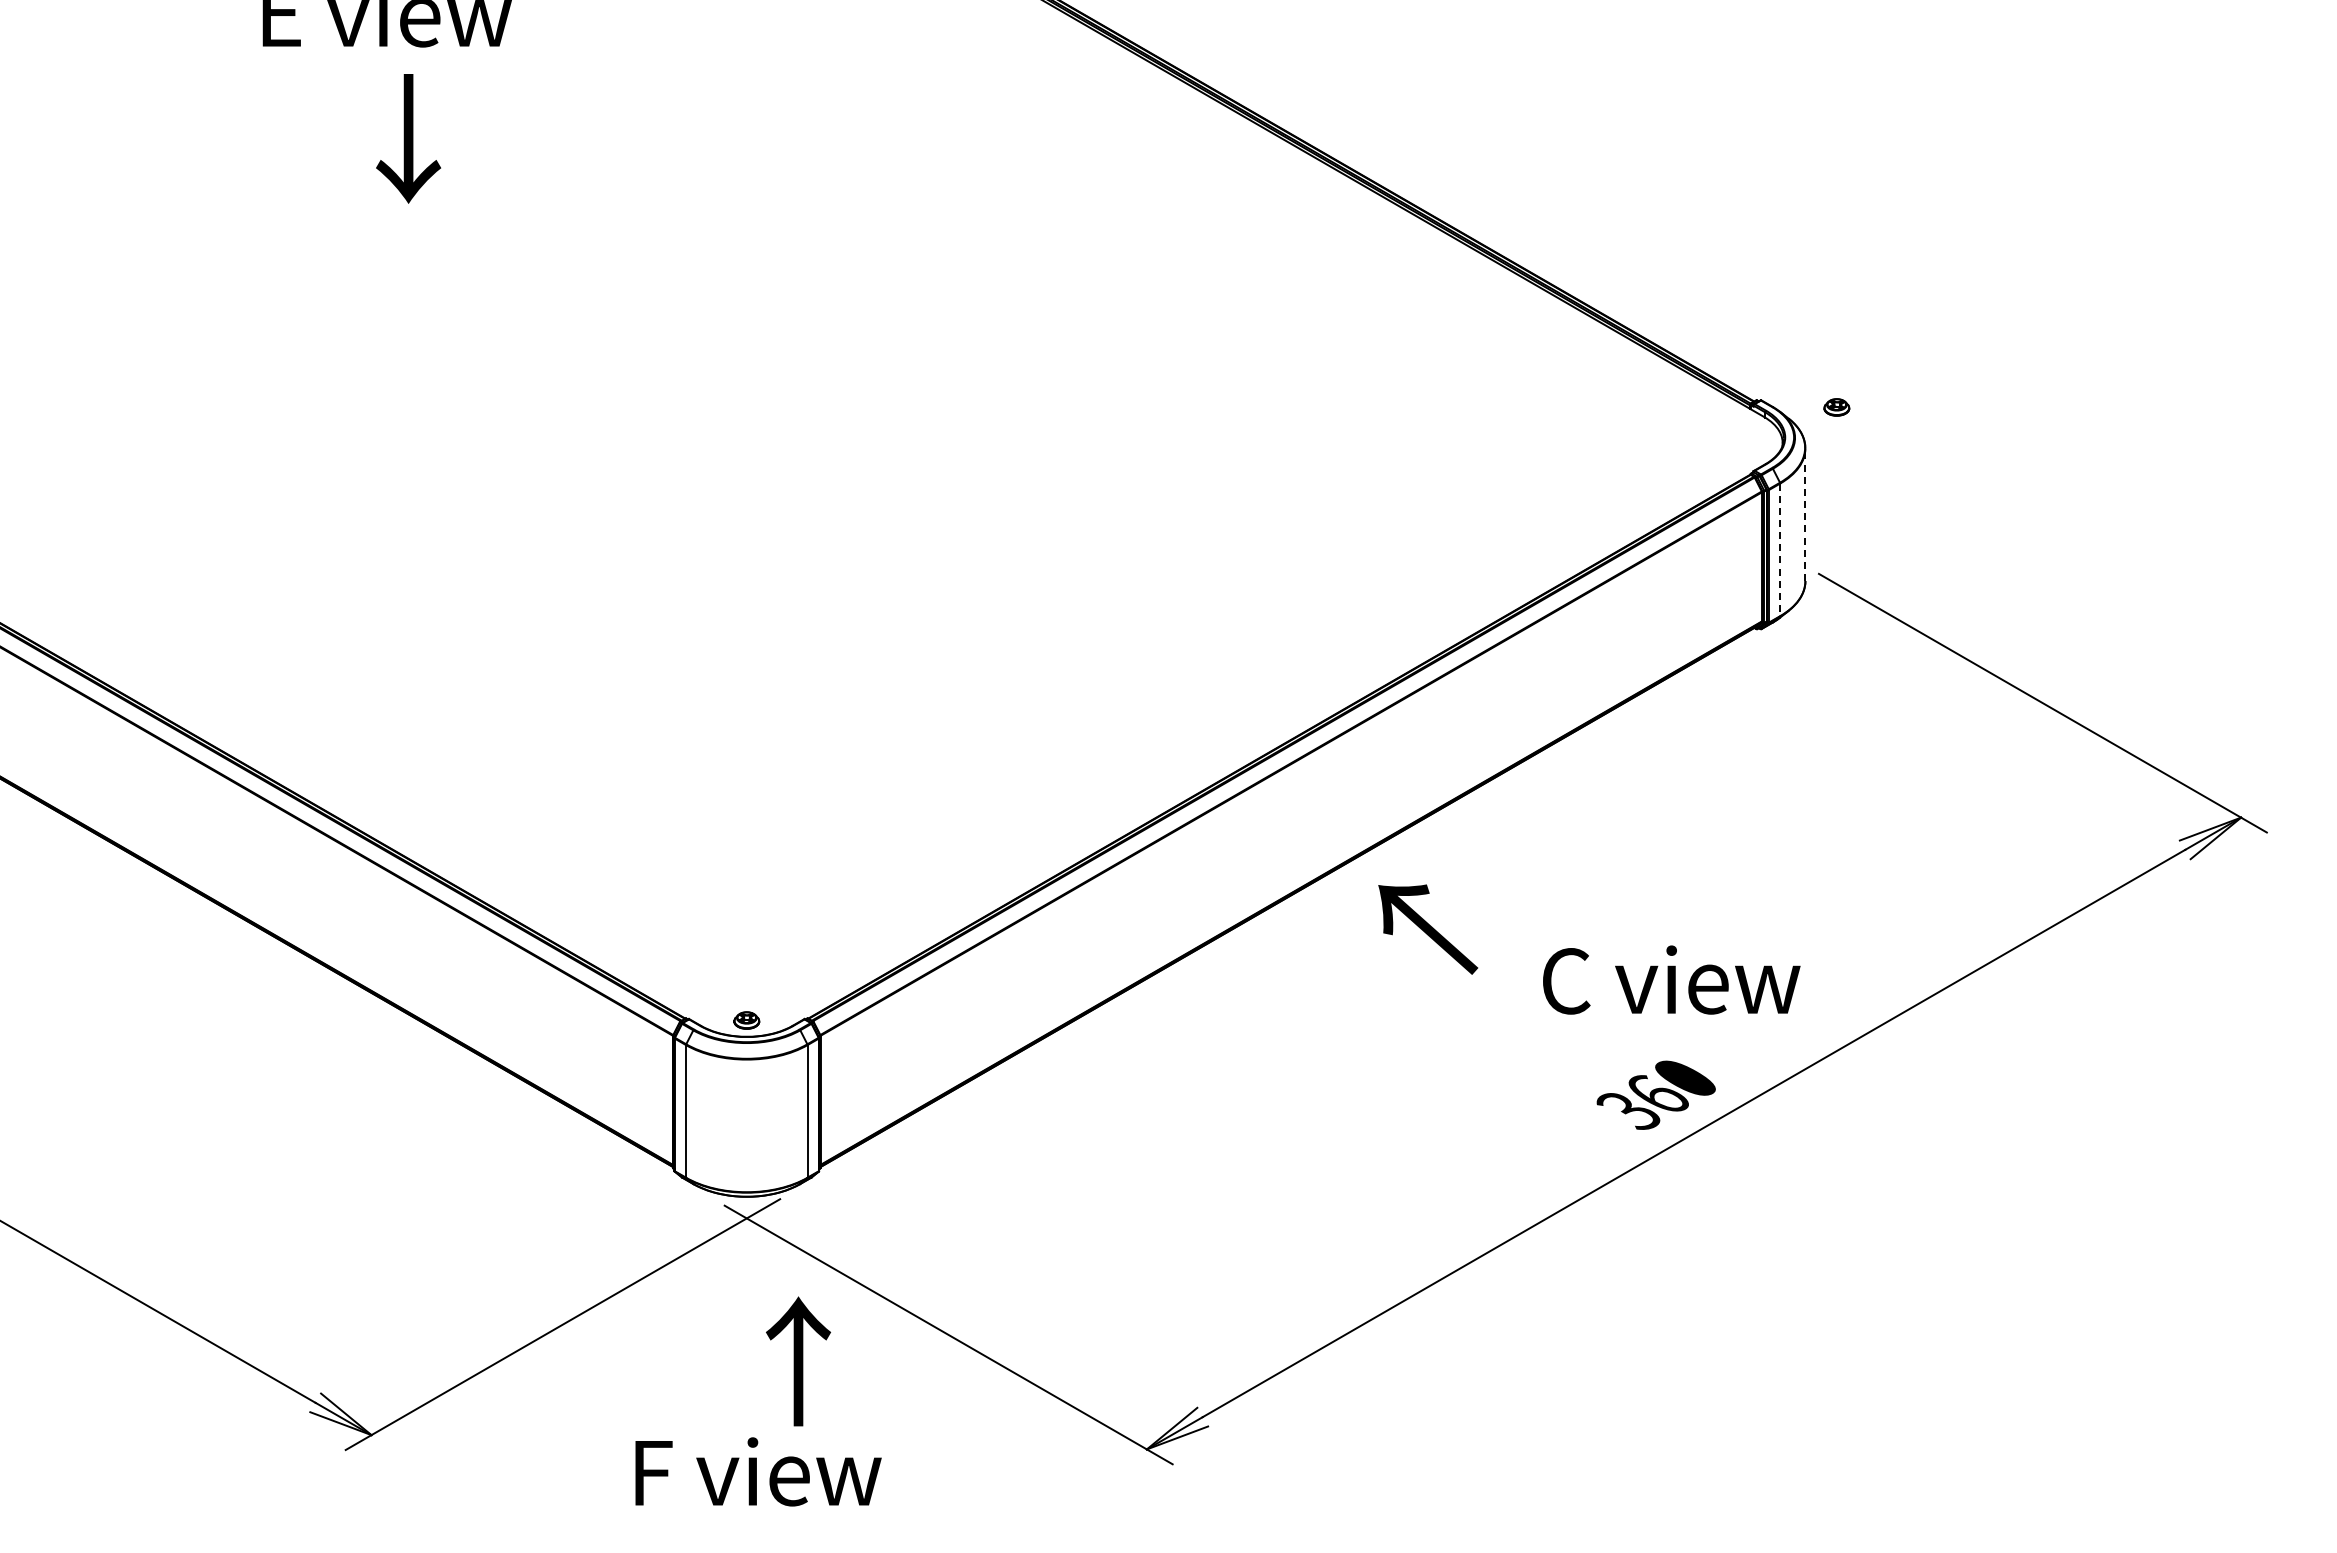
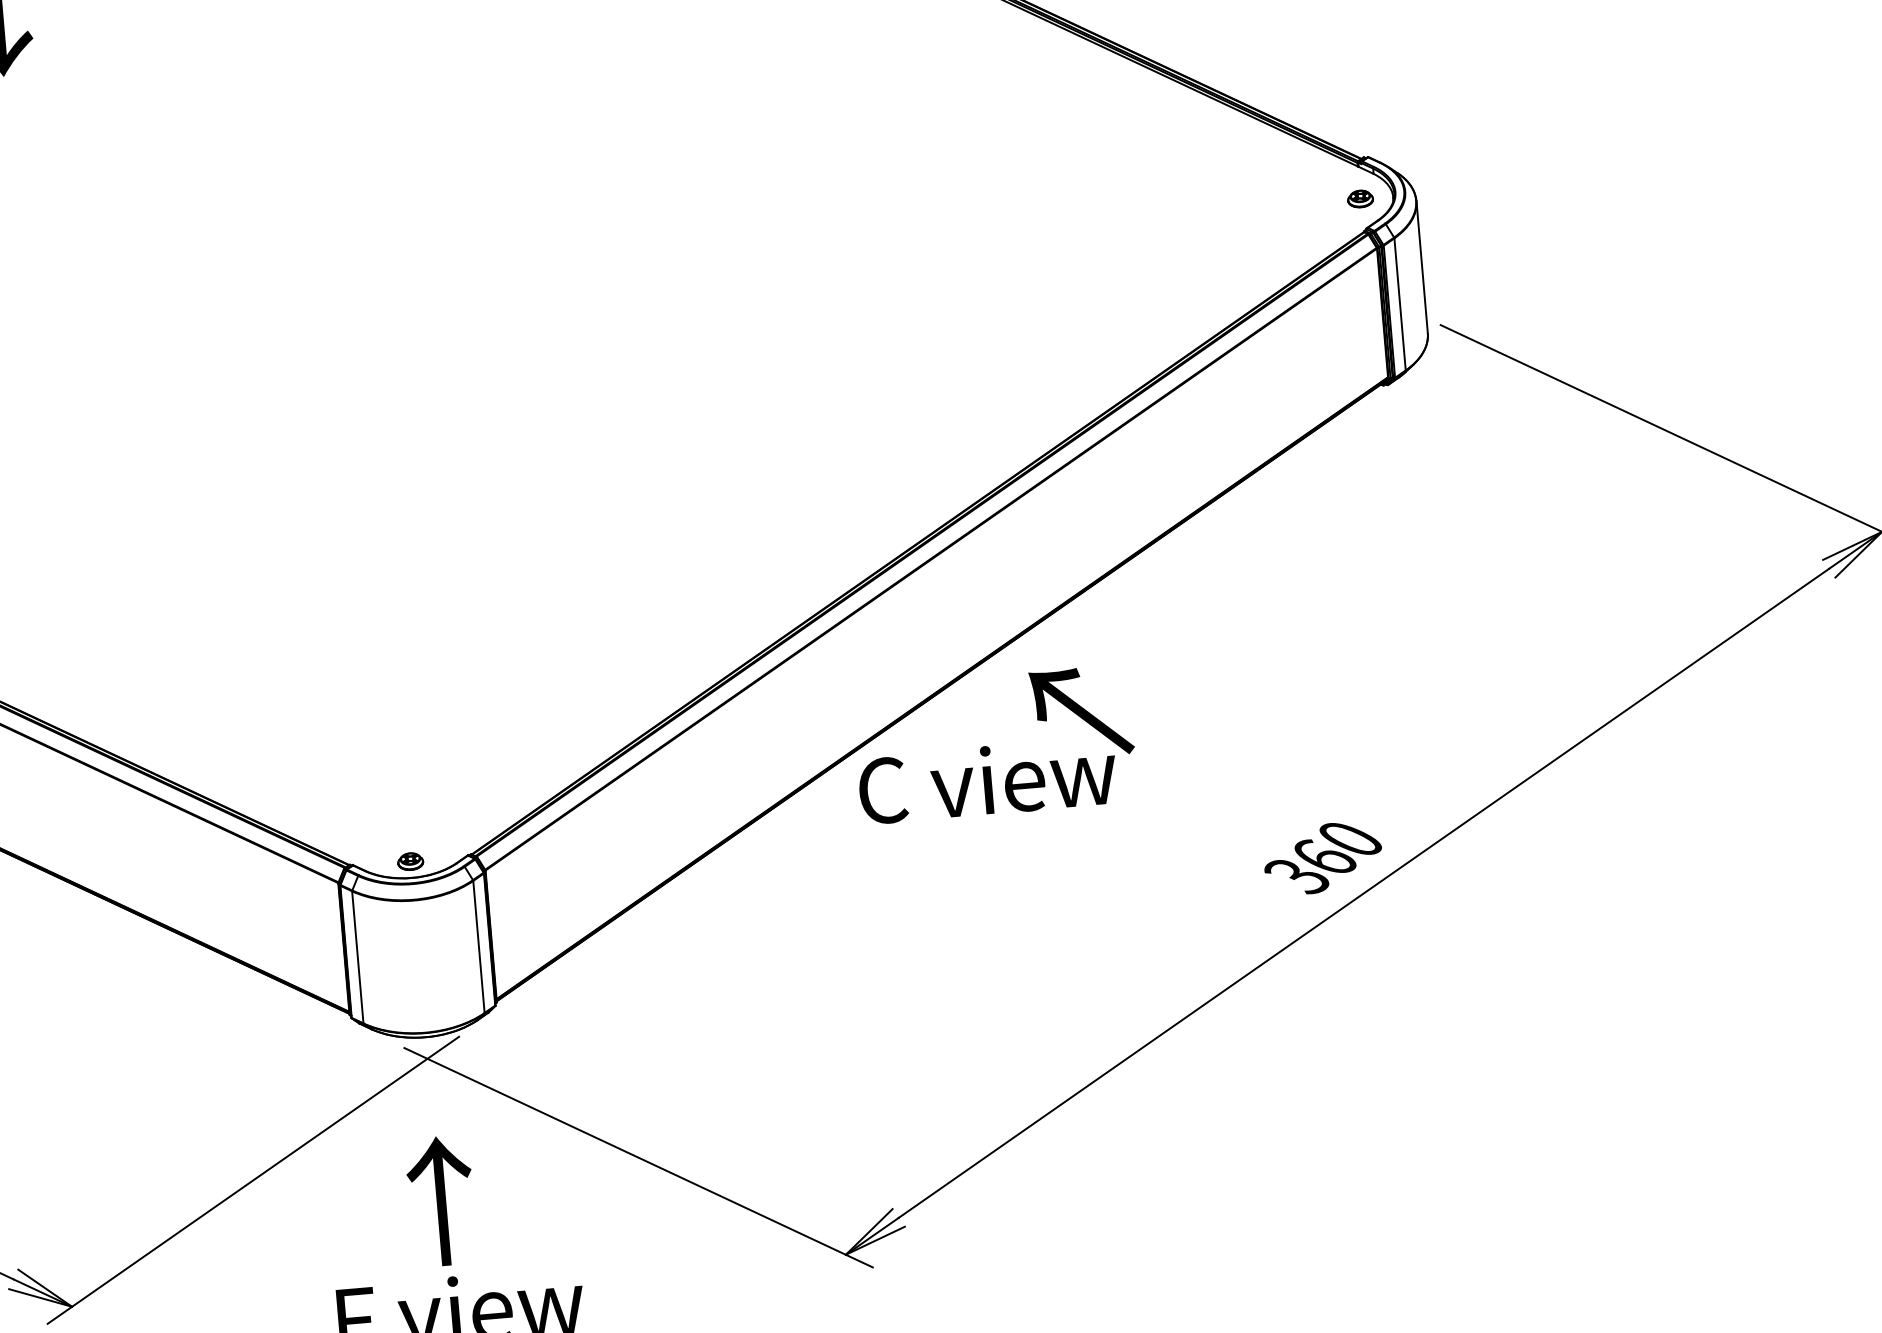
part: (1836, 407) -> (1360, 199), moved
line: (1805, 514) -> (1422, 267), dashed -> solid
line: (1780, 550) -> (1400, 305), dashed -> solid
text: (1671, 979) -> (987, 780), moved
text: (798, 1361) -> (441, 1201), moved

